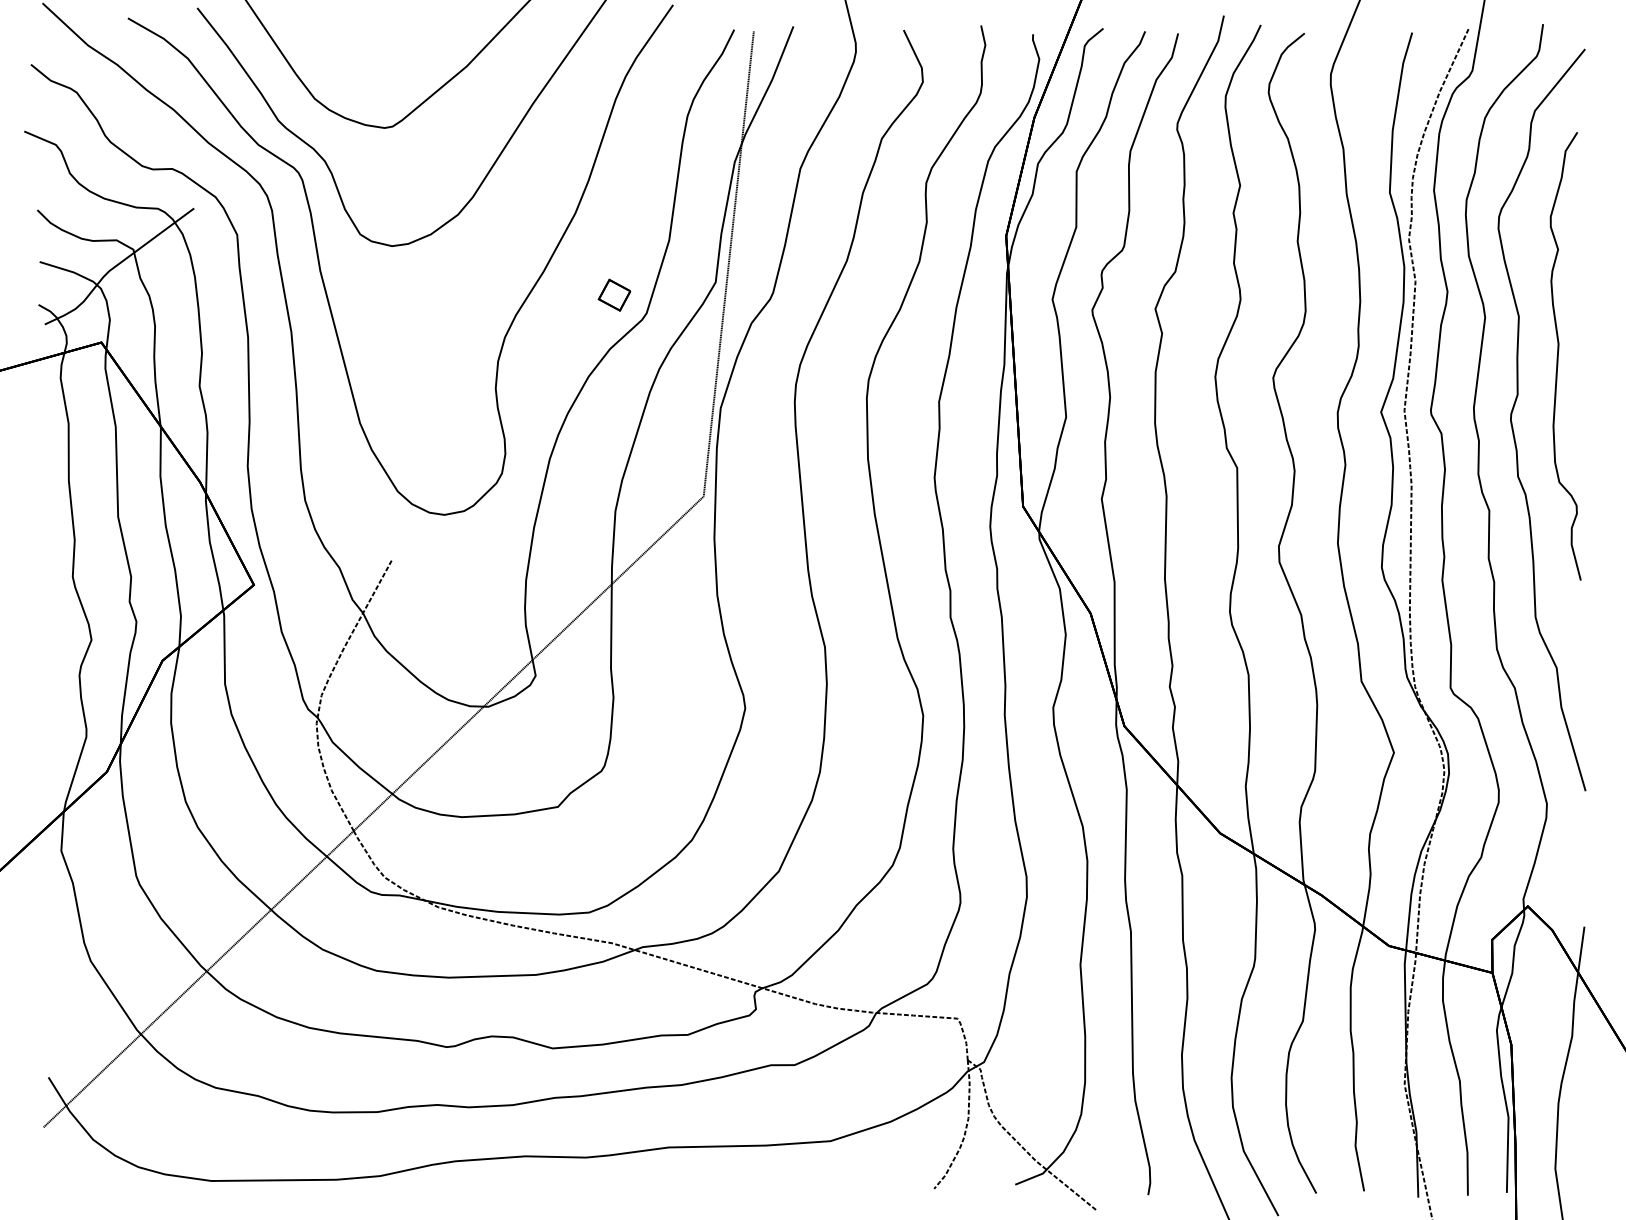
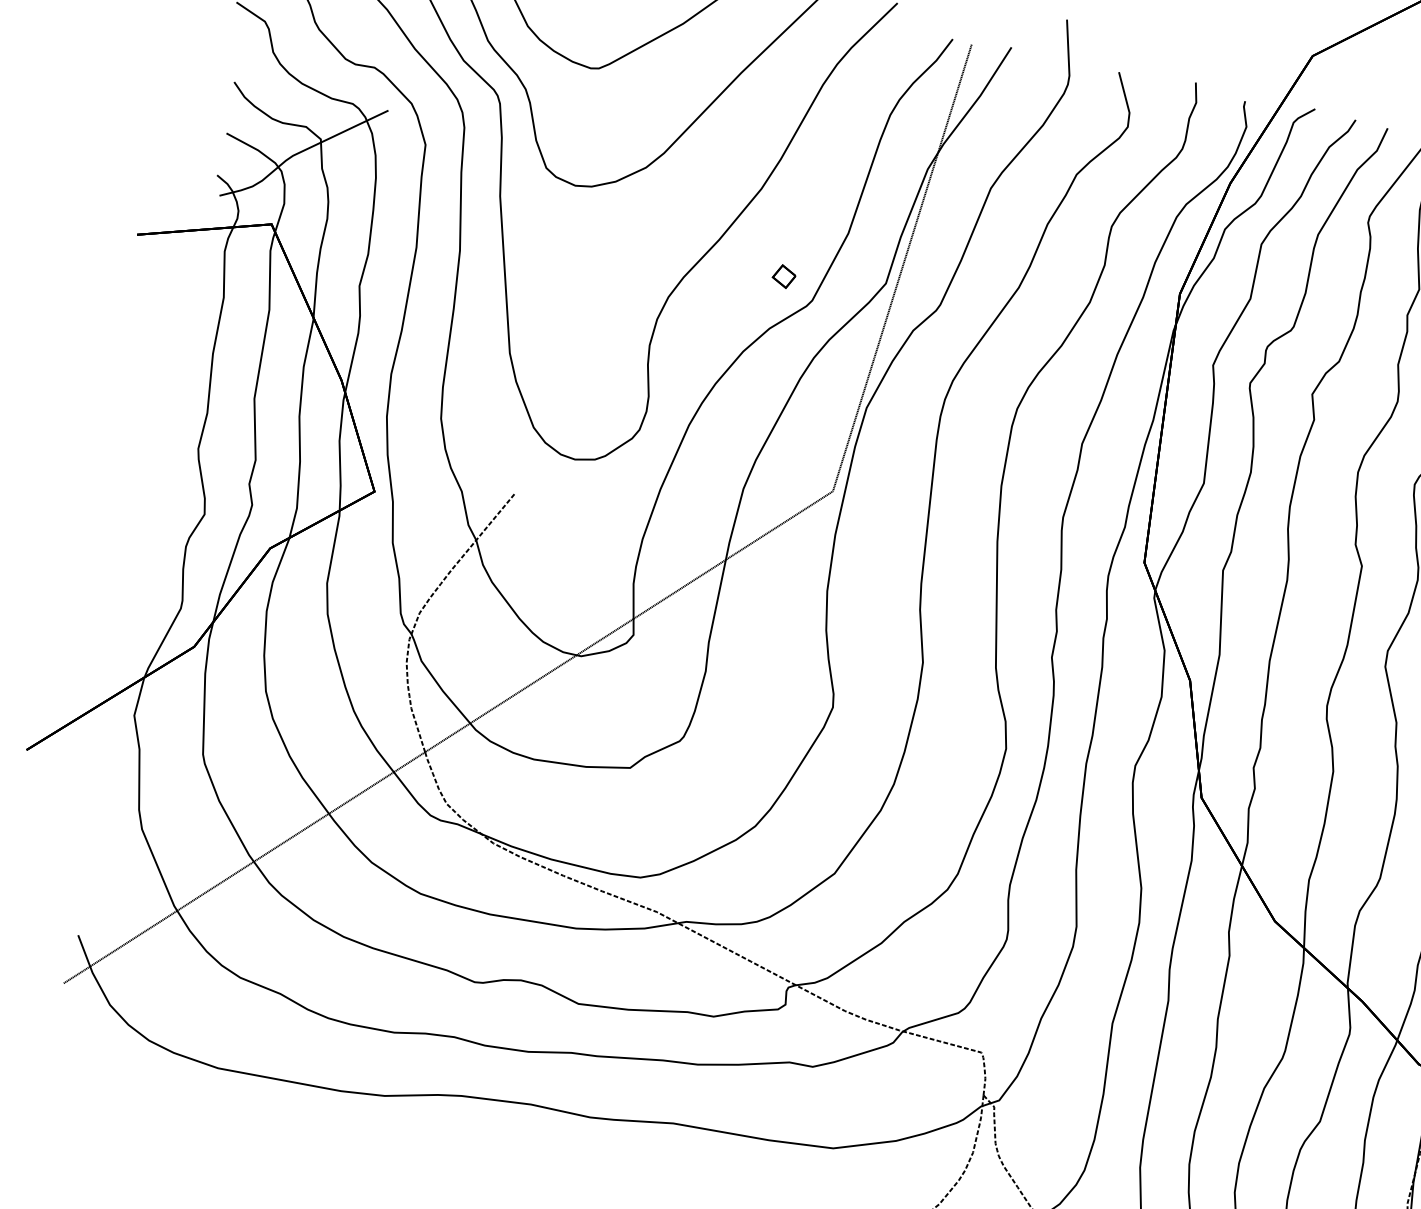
part: (614, 294) -> (784, 275), size x0.7

